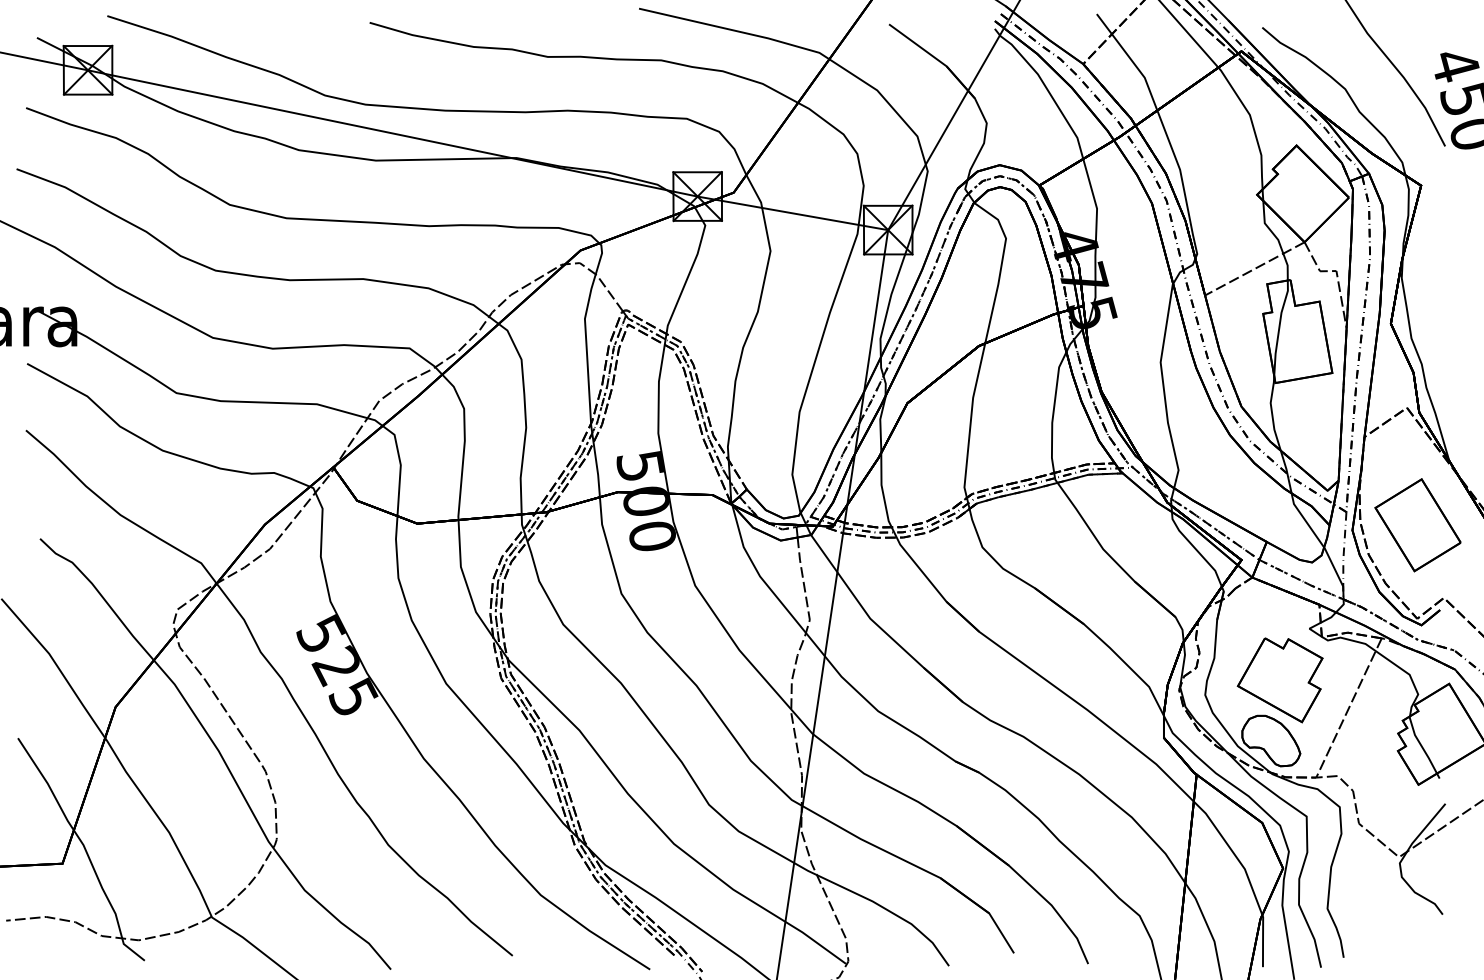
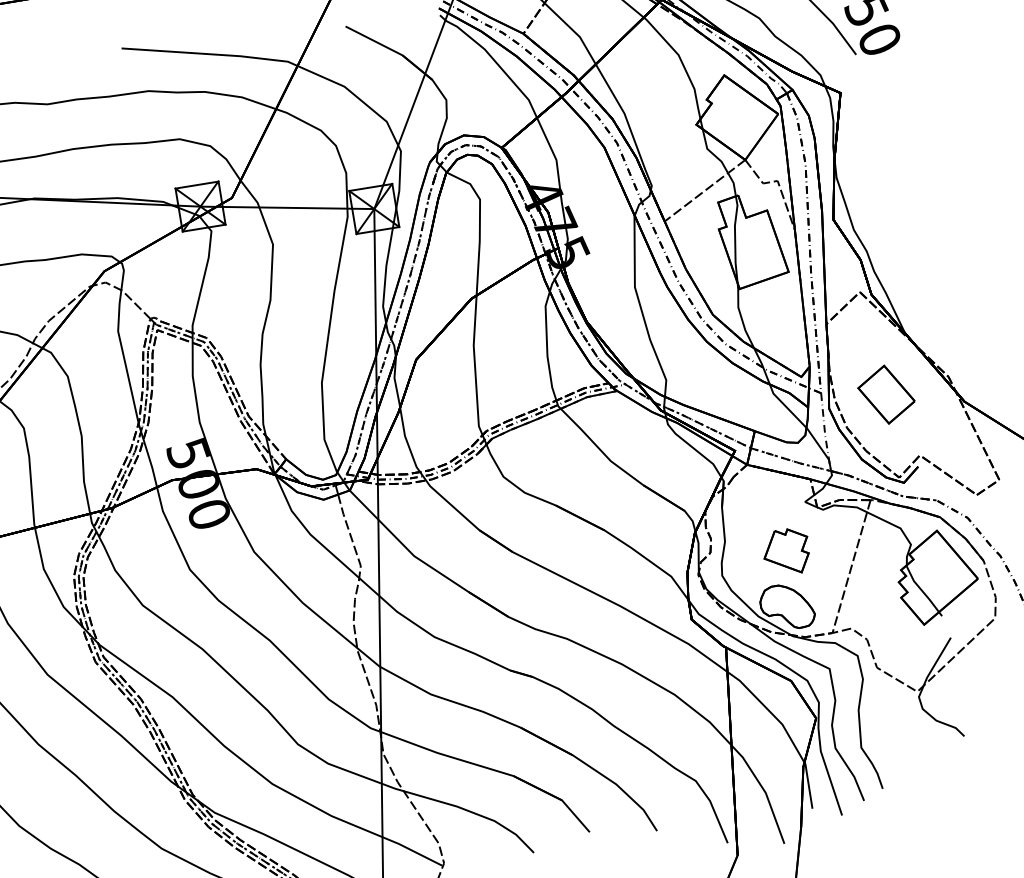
part: (1417, 525) -> (886, 394), size x0.7
part: (1279, 680) -> (785, 552), size x0.6

